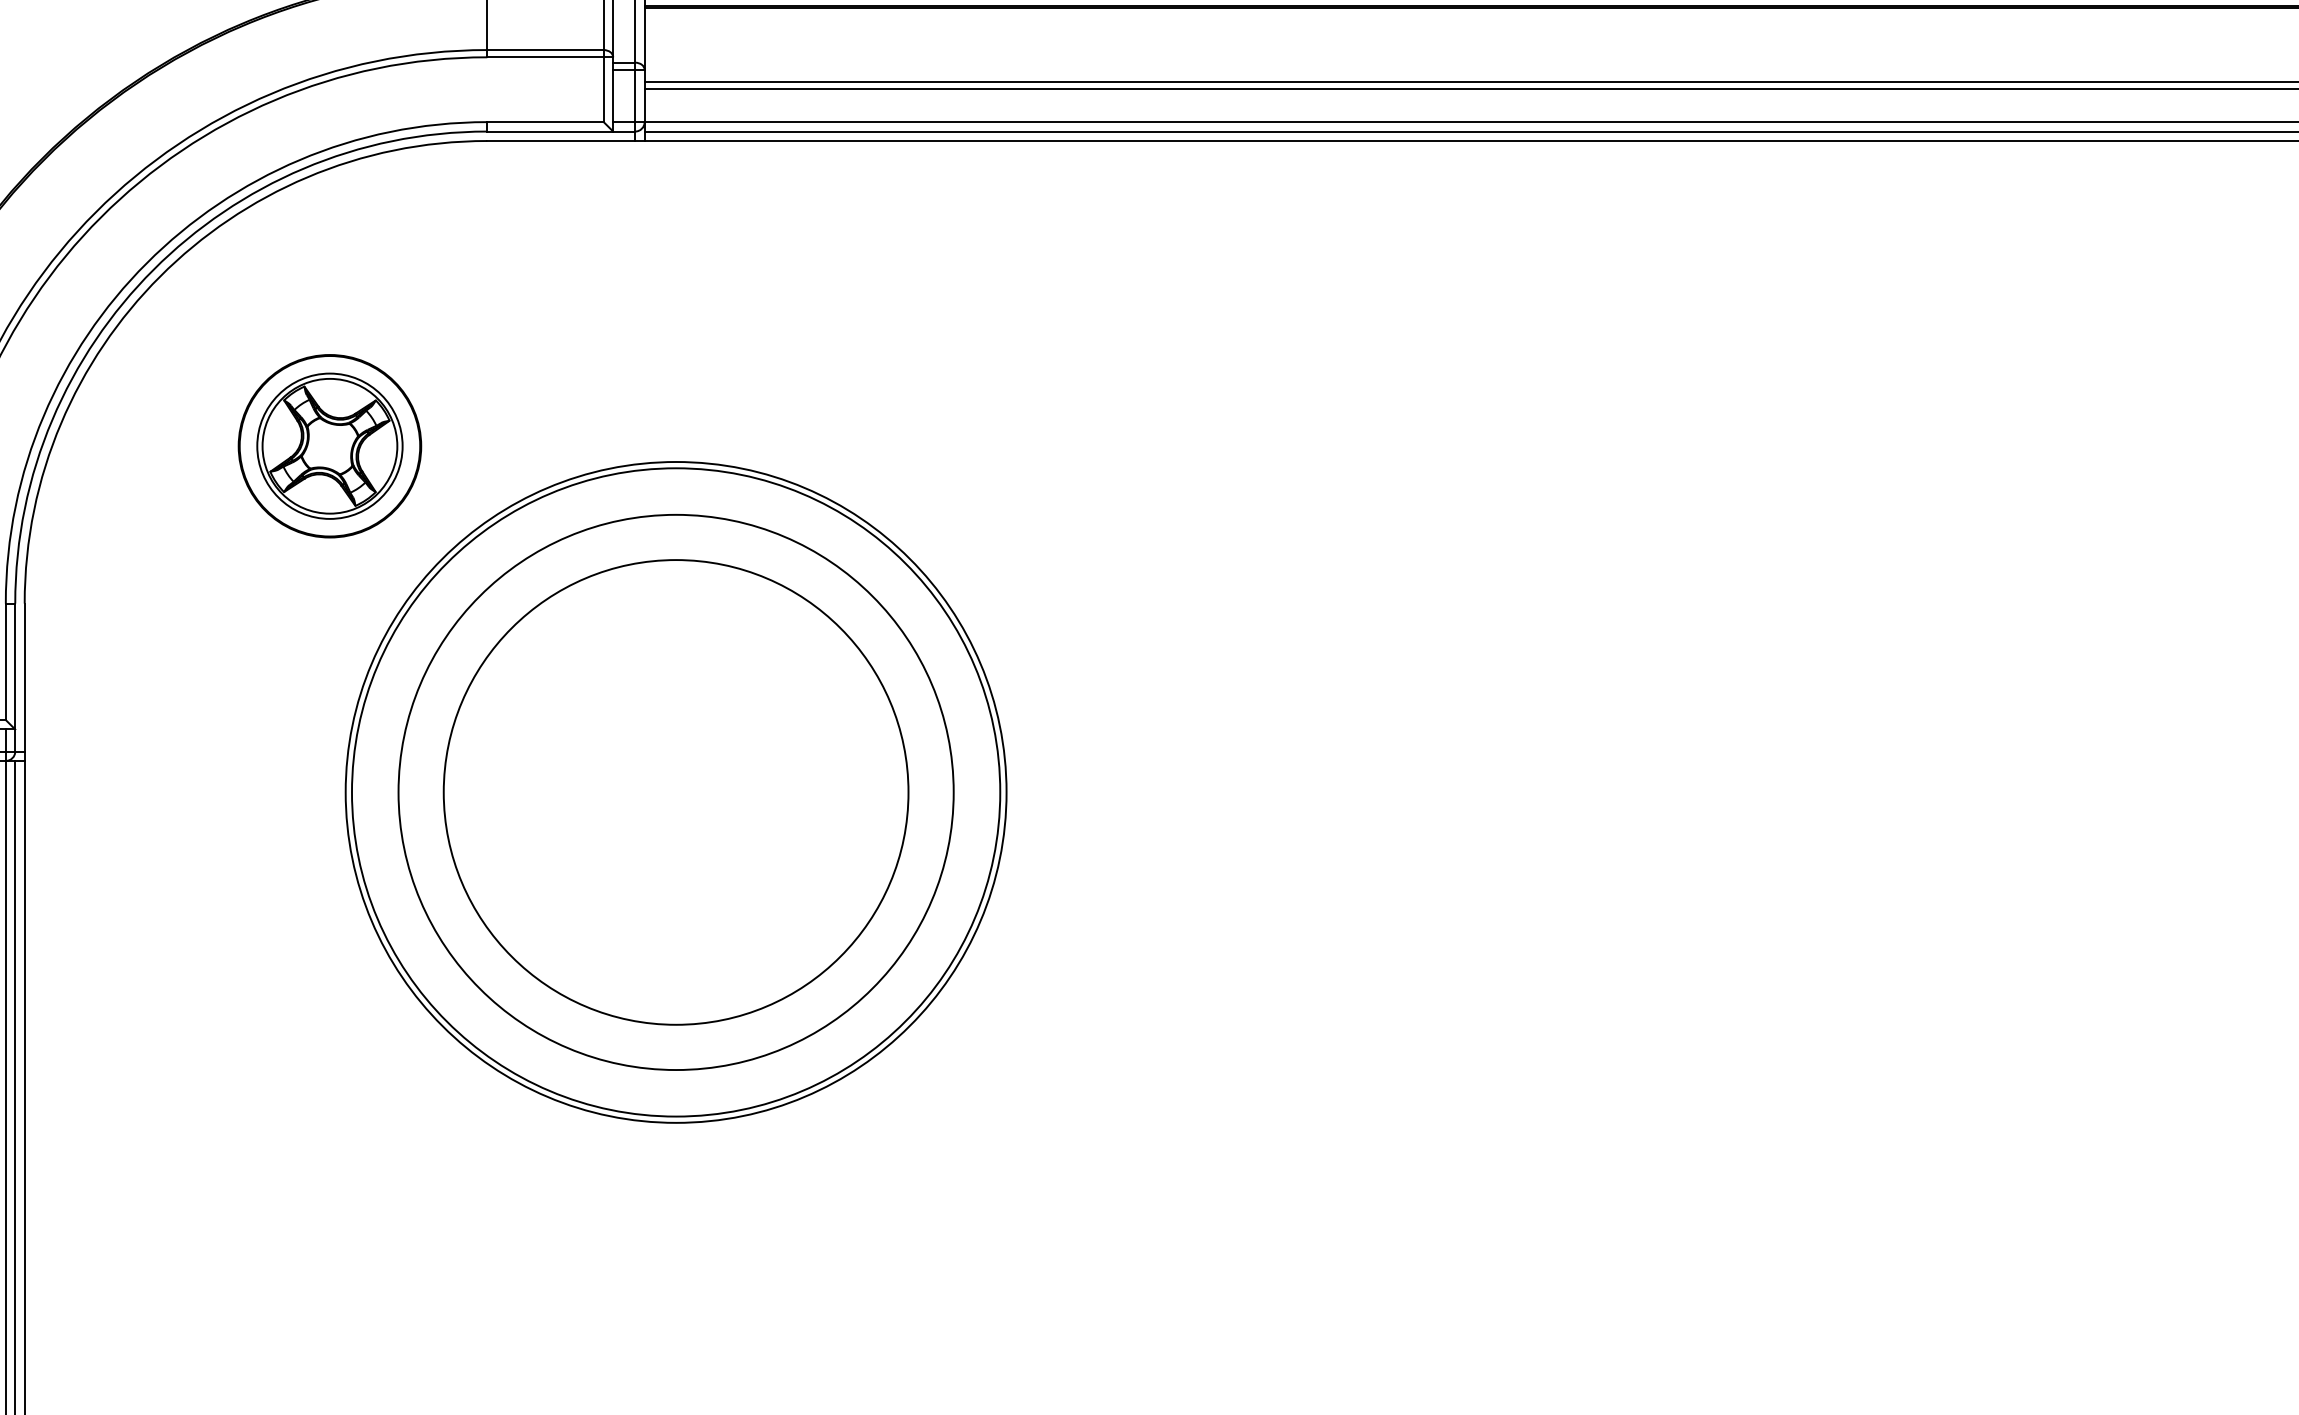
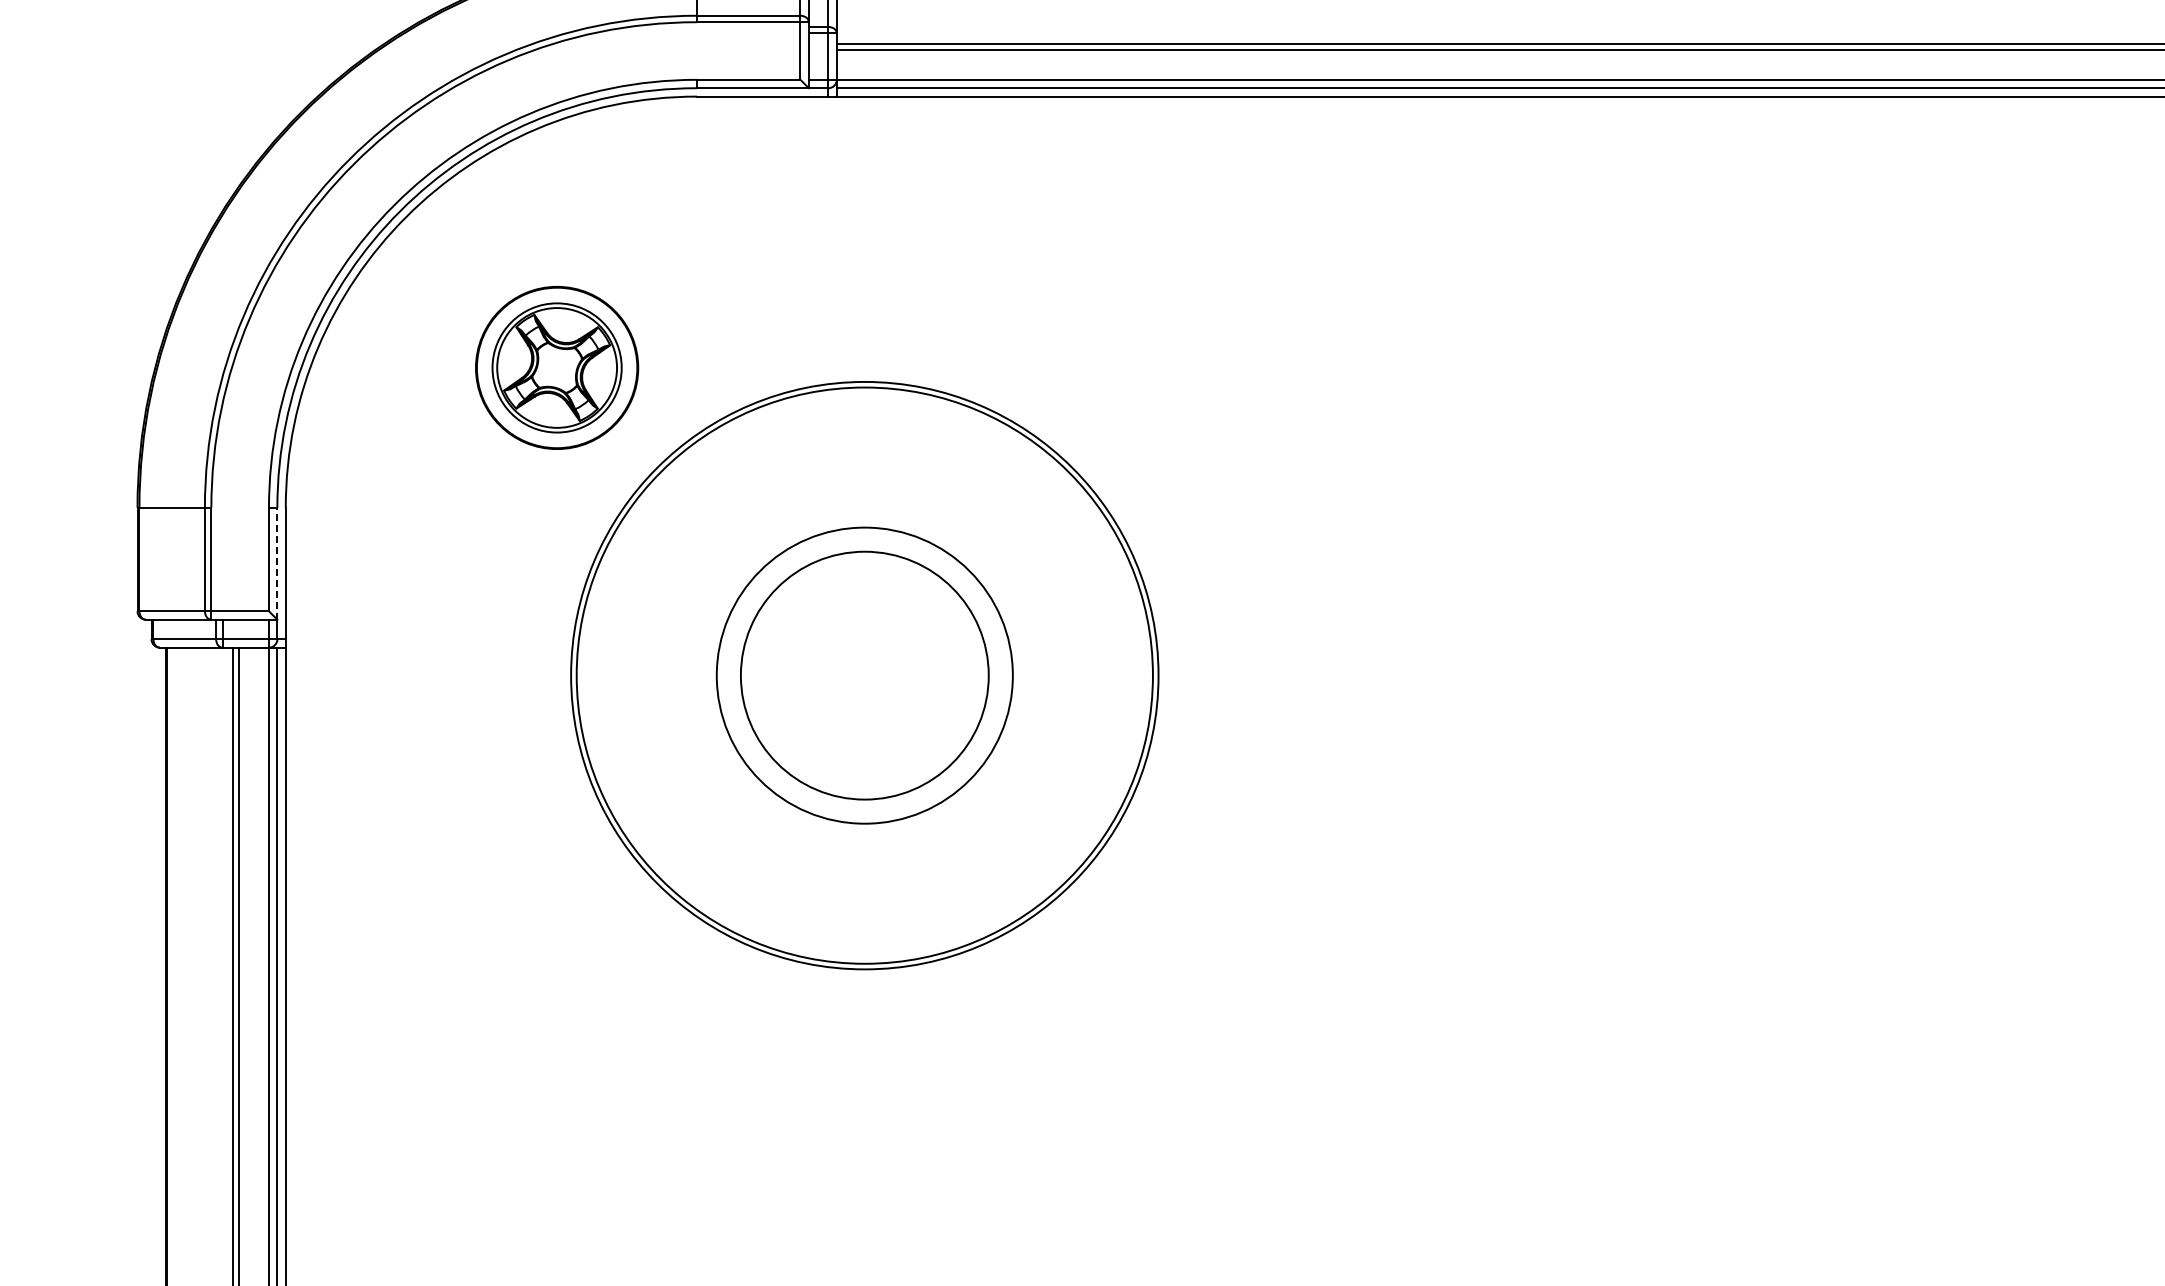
line: (15, 666) -> (277, 563), solid -> dashed
circle: (675, 792) -> (864, 675), size x0.6
circle: (675, 792) -> (864, 675), size x0.6

